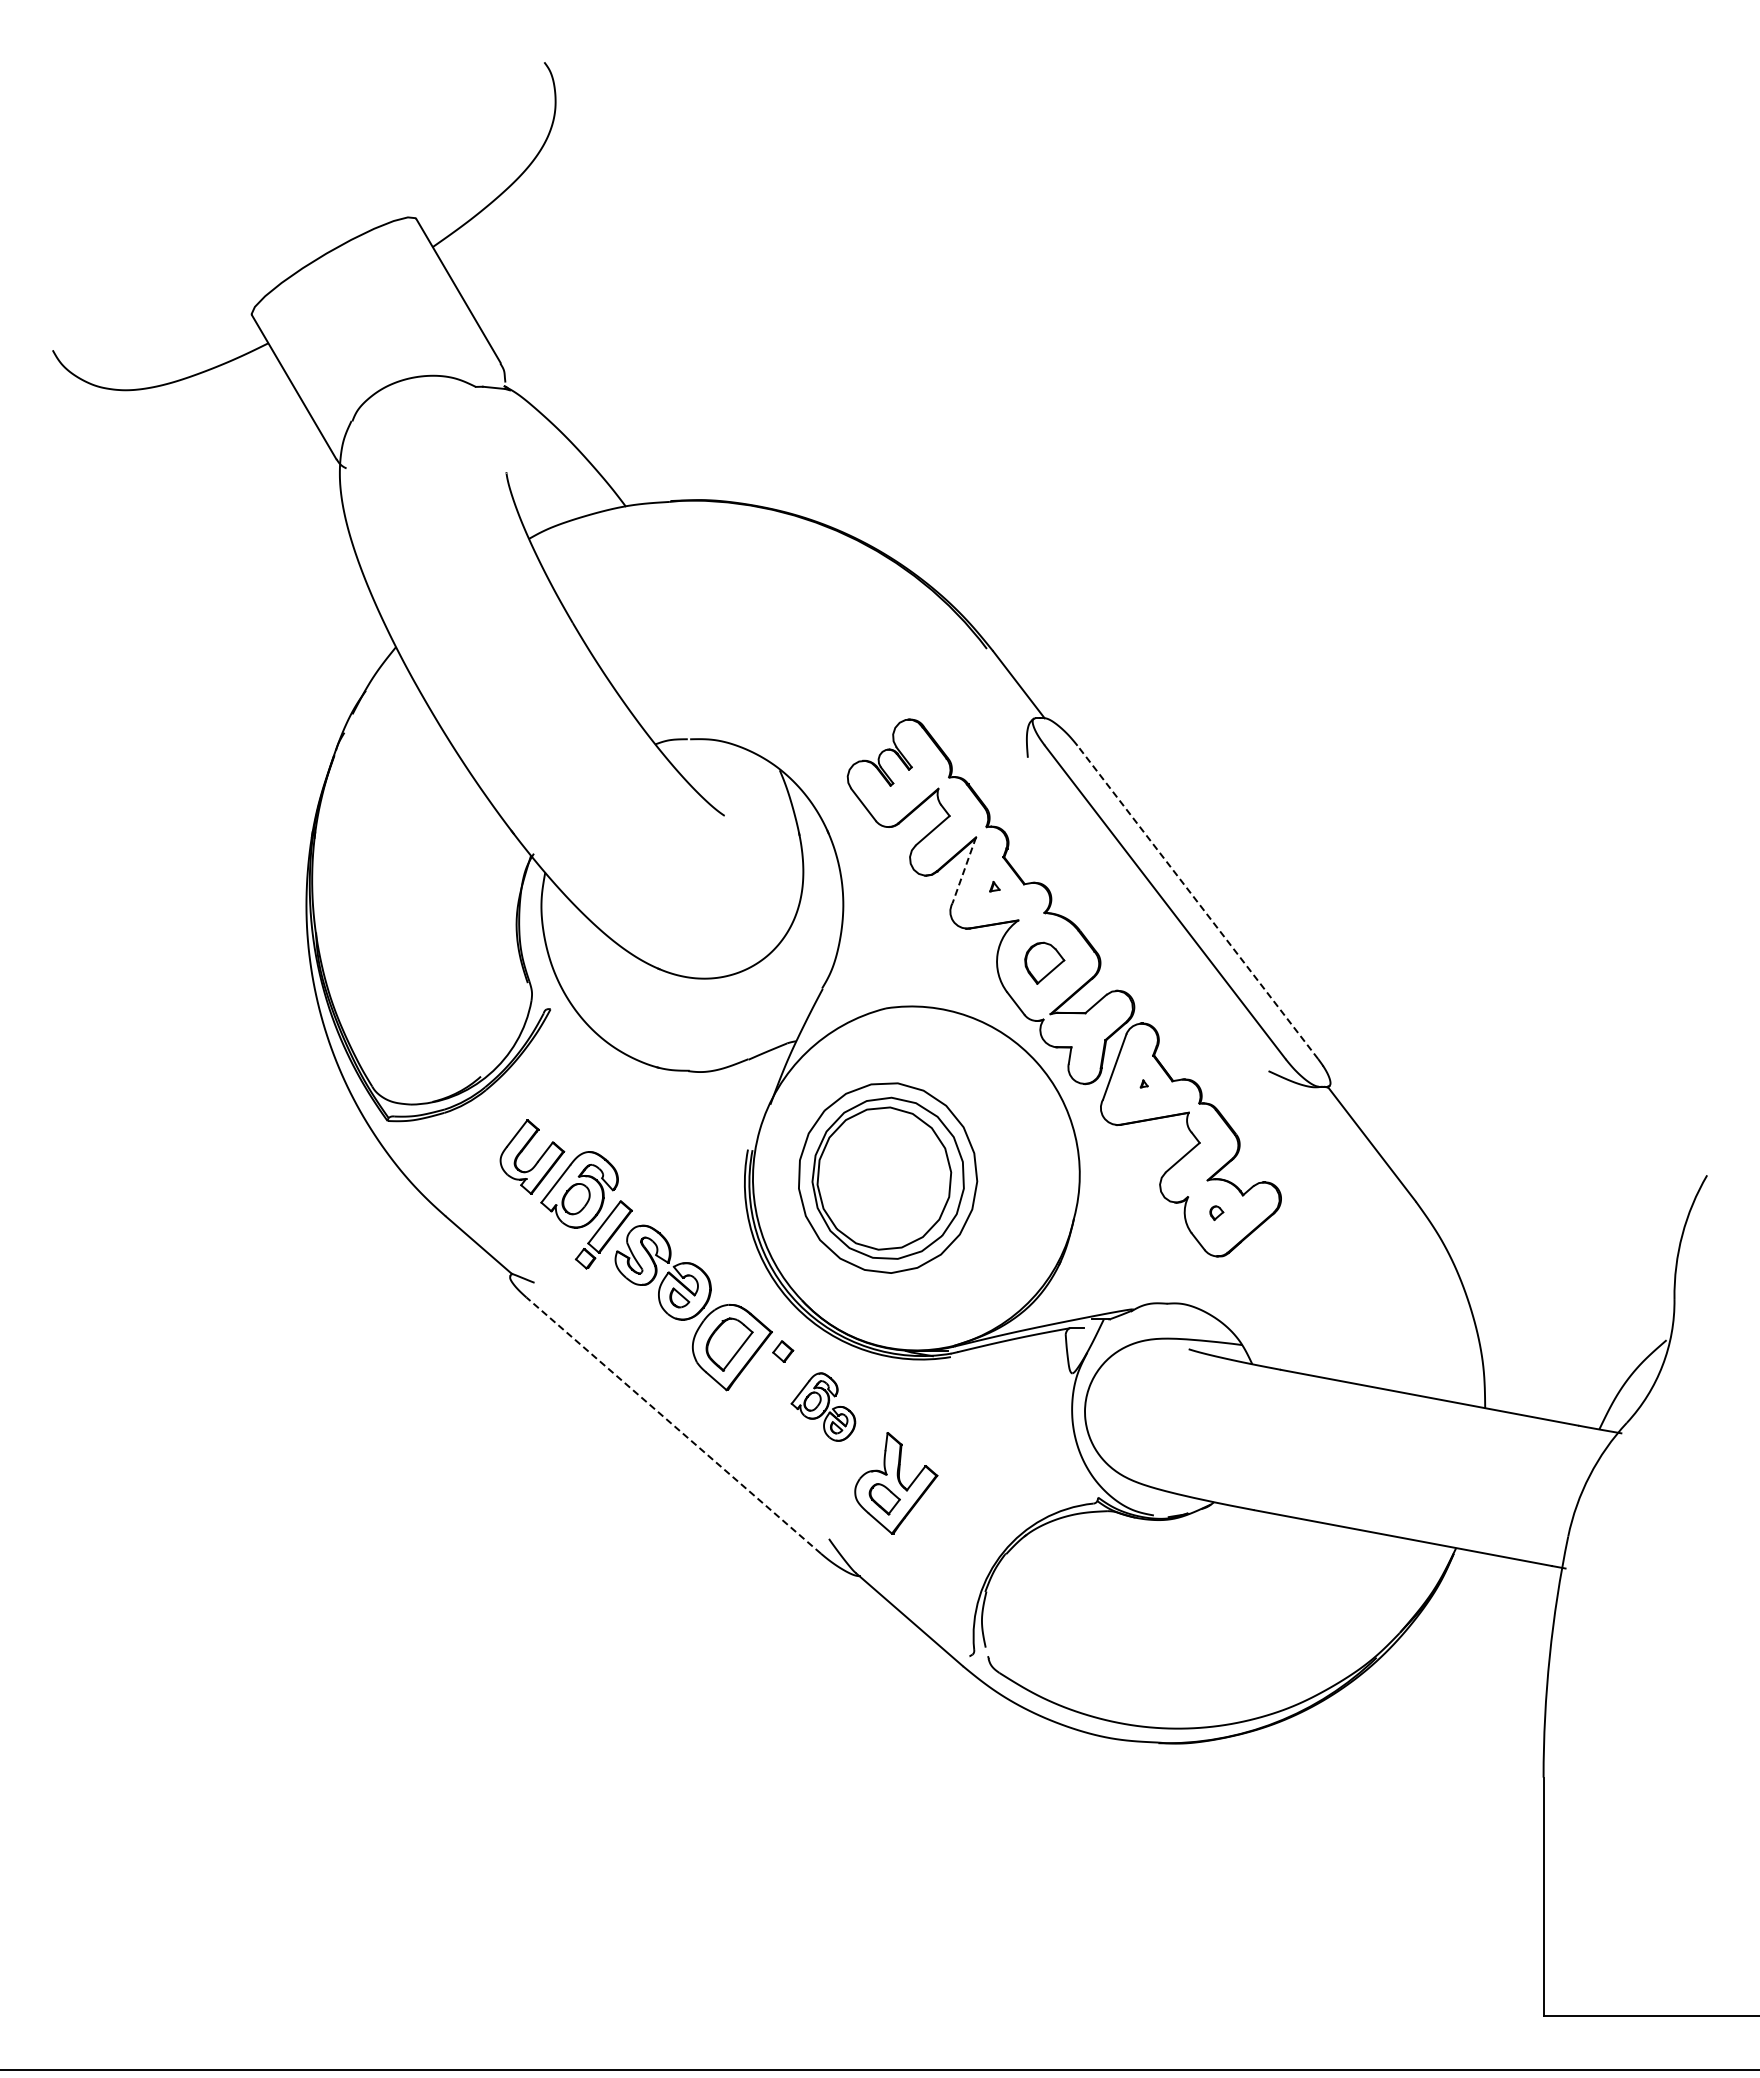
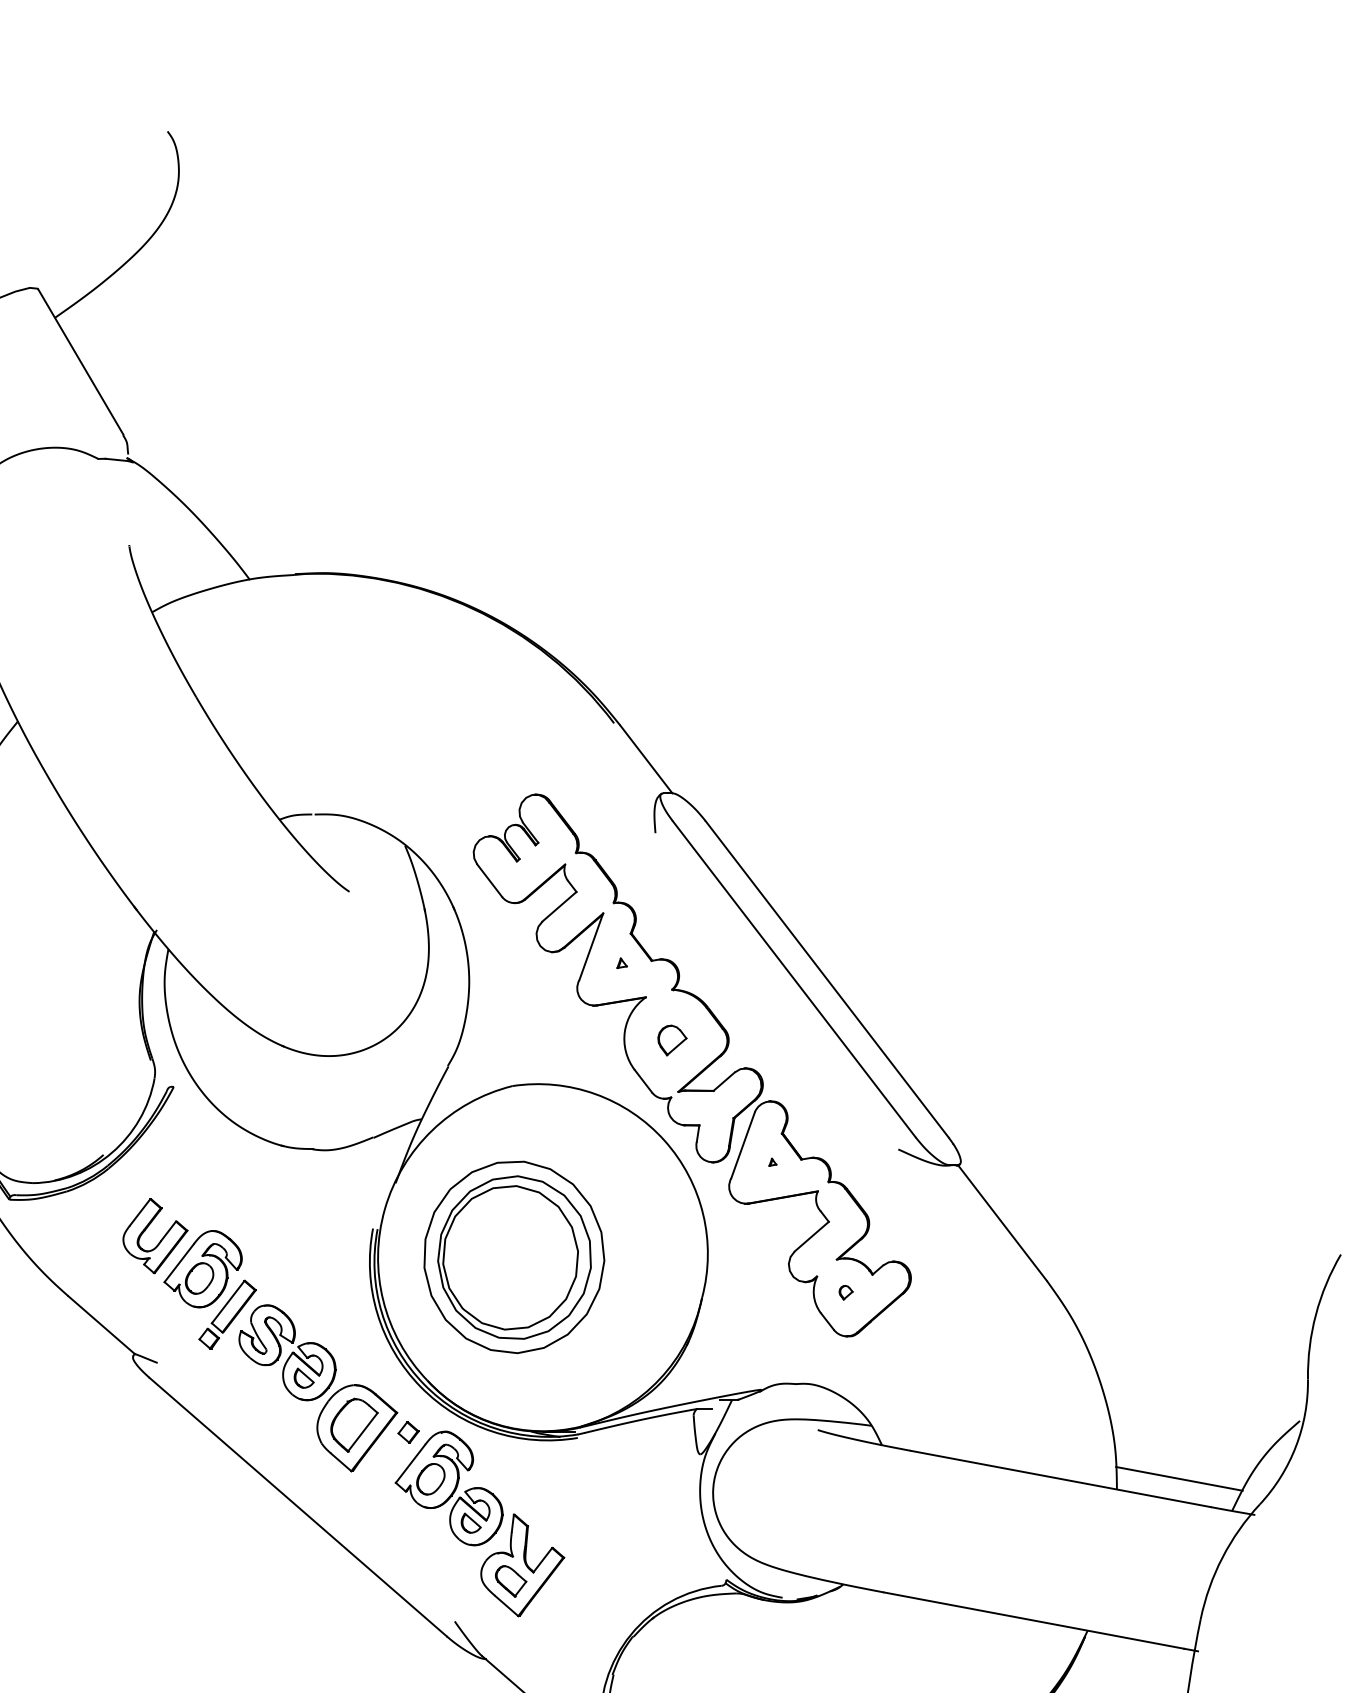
line: (964, 870) -> (591, 946), dashed -> solid
line: (1197, 902) -> (826, 979), dashed -> solid
part: (1044, 962) -> (672, 1039), size x0.71
line: (1546, 1397) -> (1178, 1478), added
part: (823, 1406) -> (449, 1487), size x1.67
line: (673, 1425) -> (297, 1506), dashed -> solid

